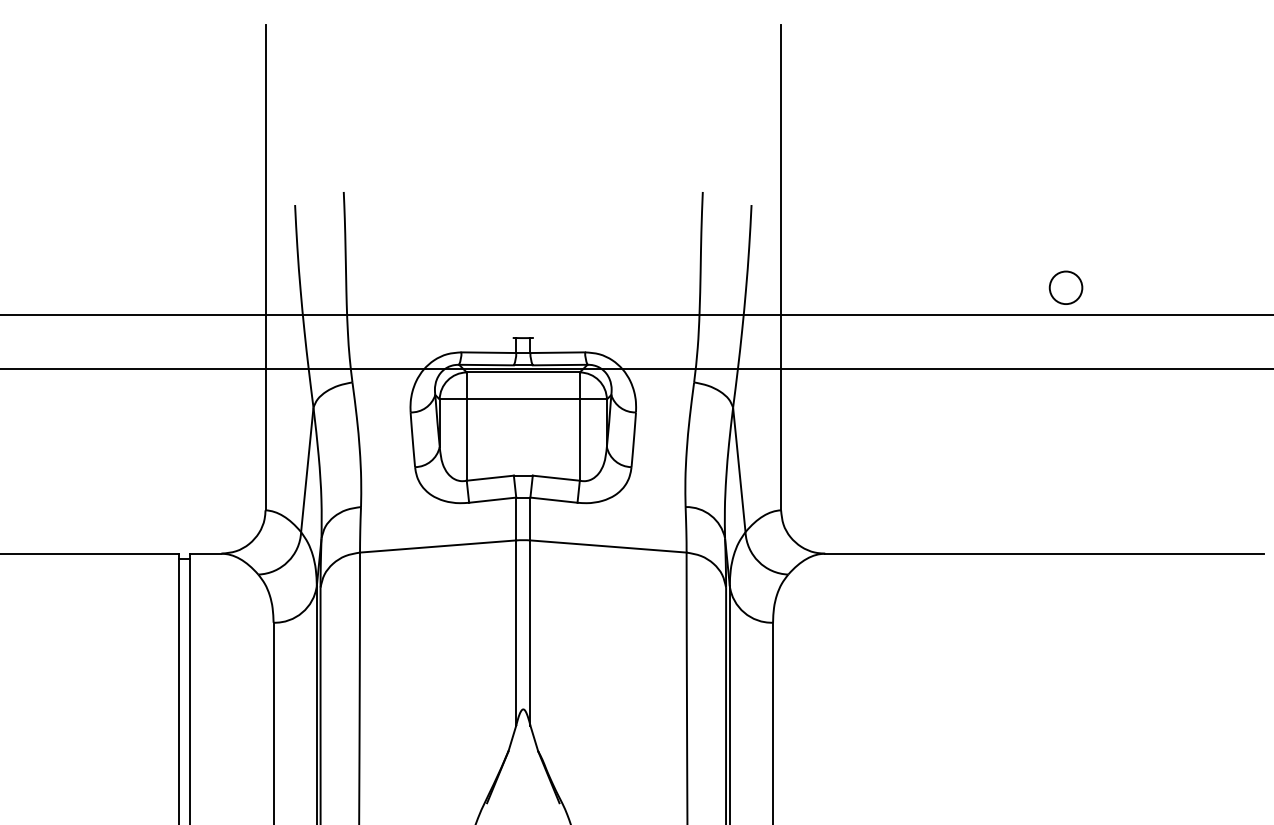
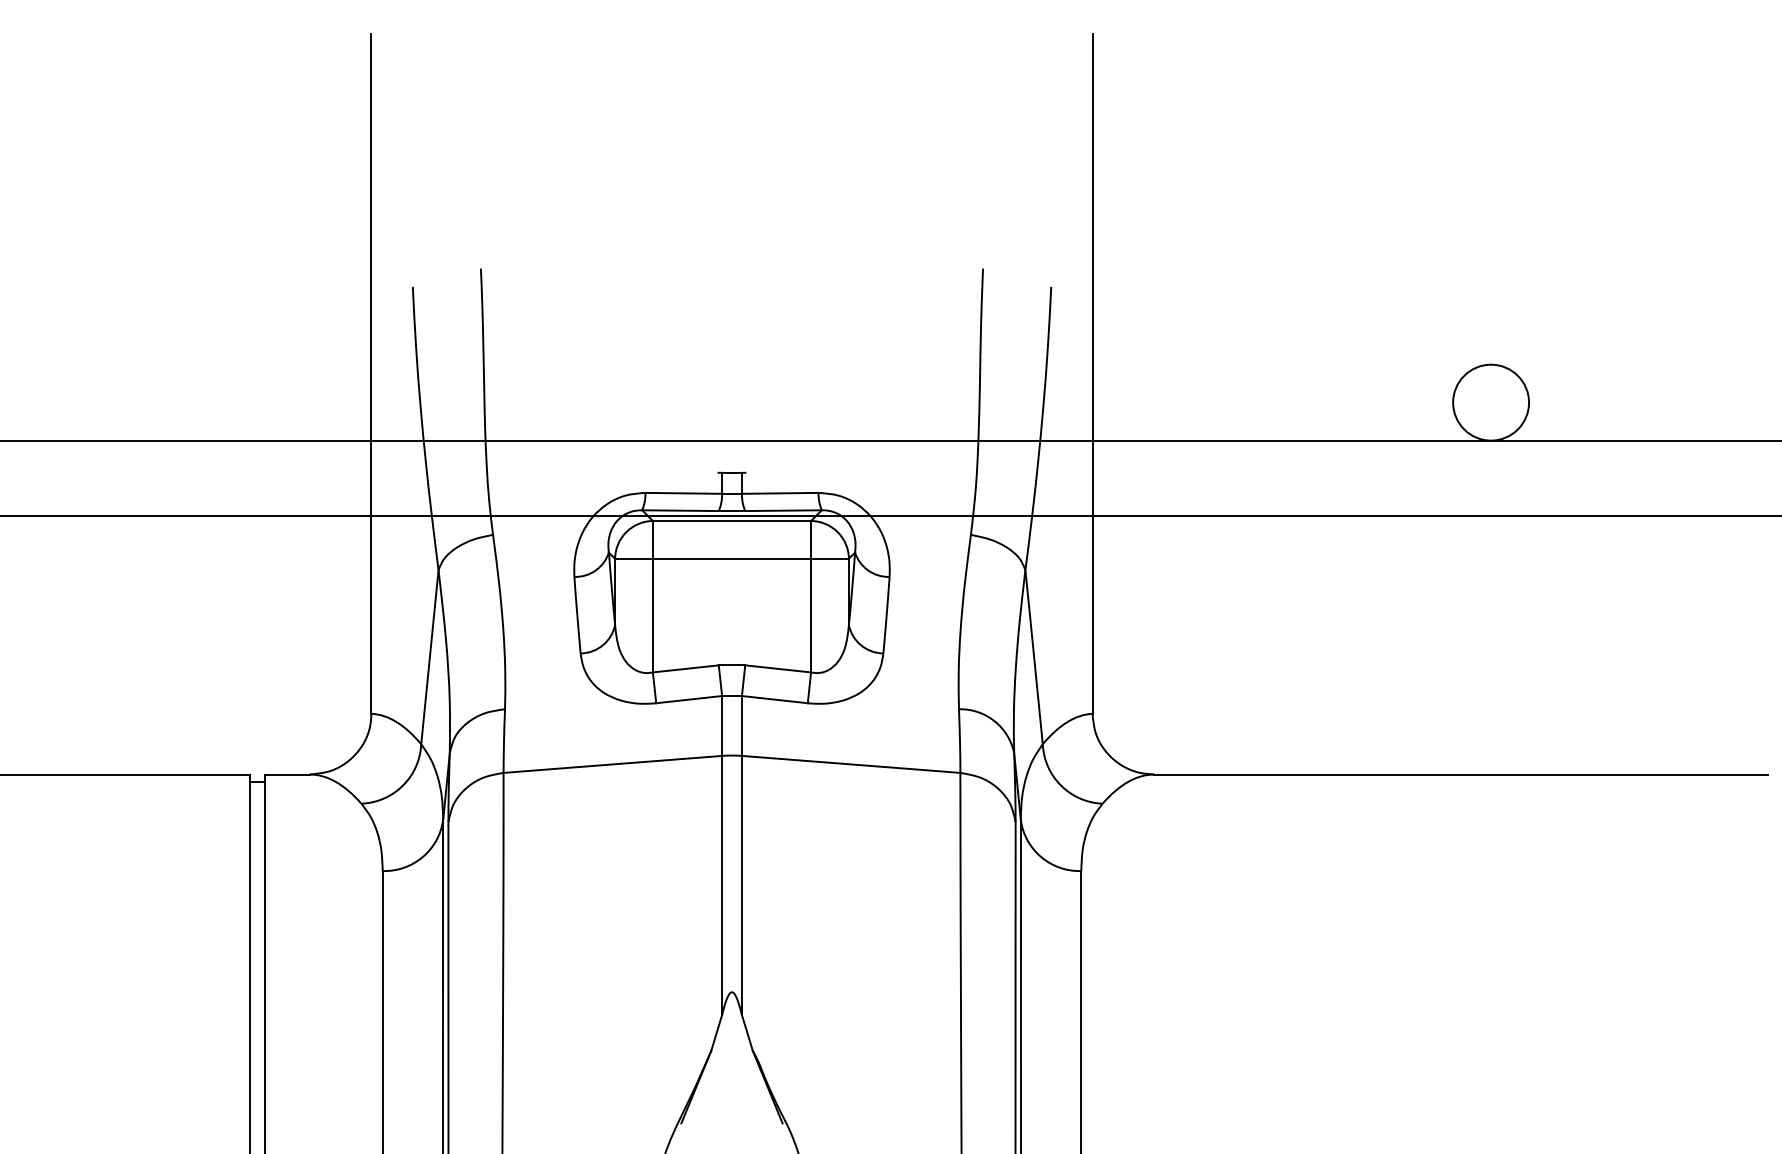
circle: (1066, 287) -> (1491, 402), size x1.67

